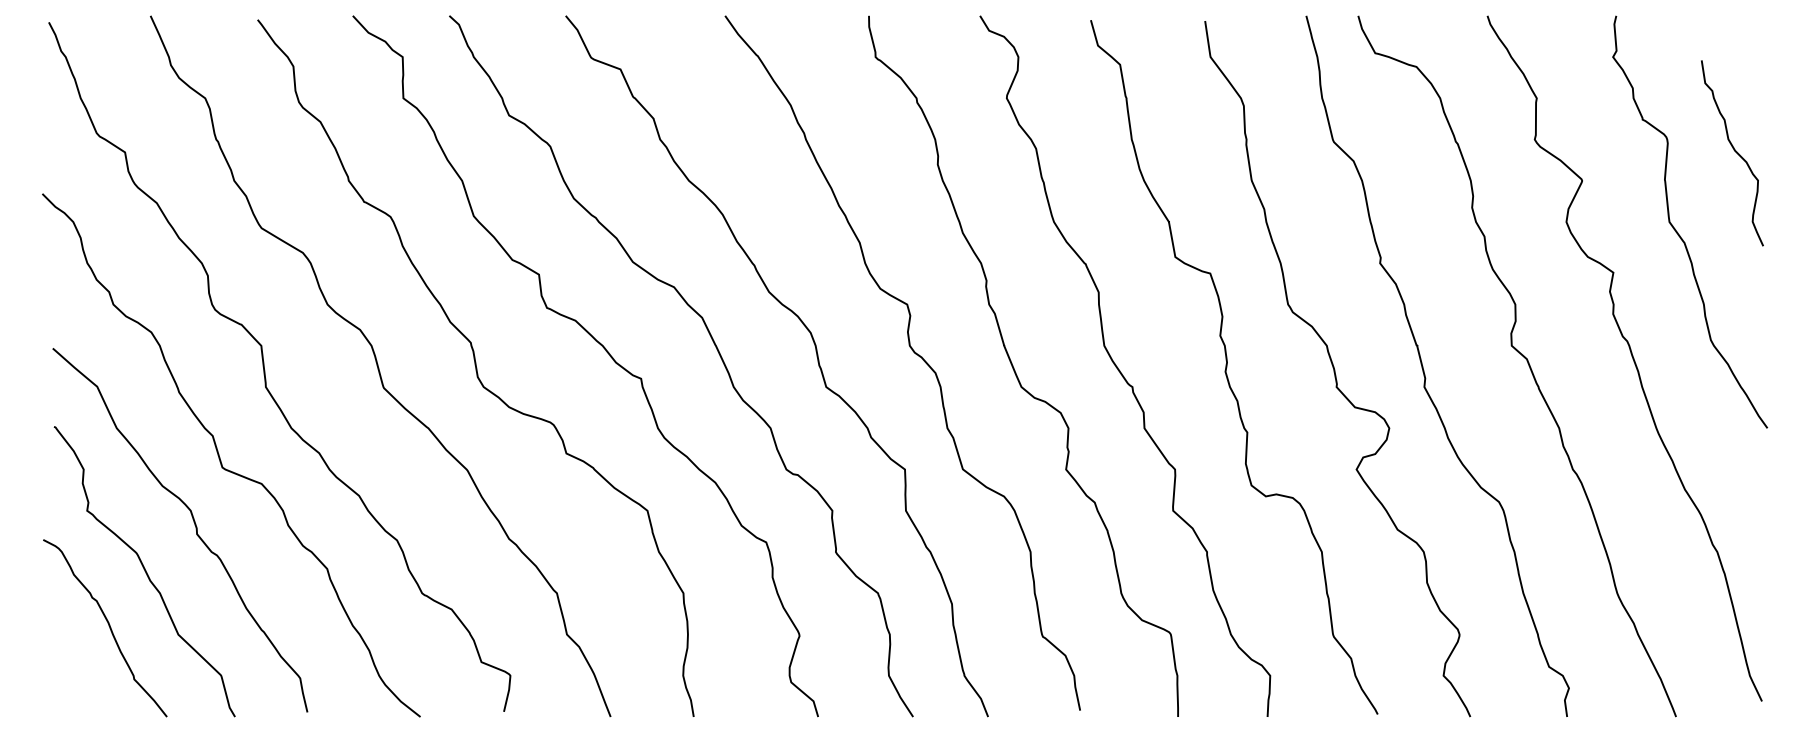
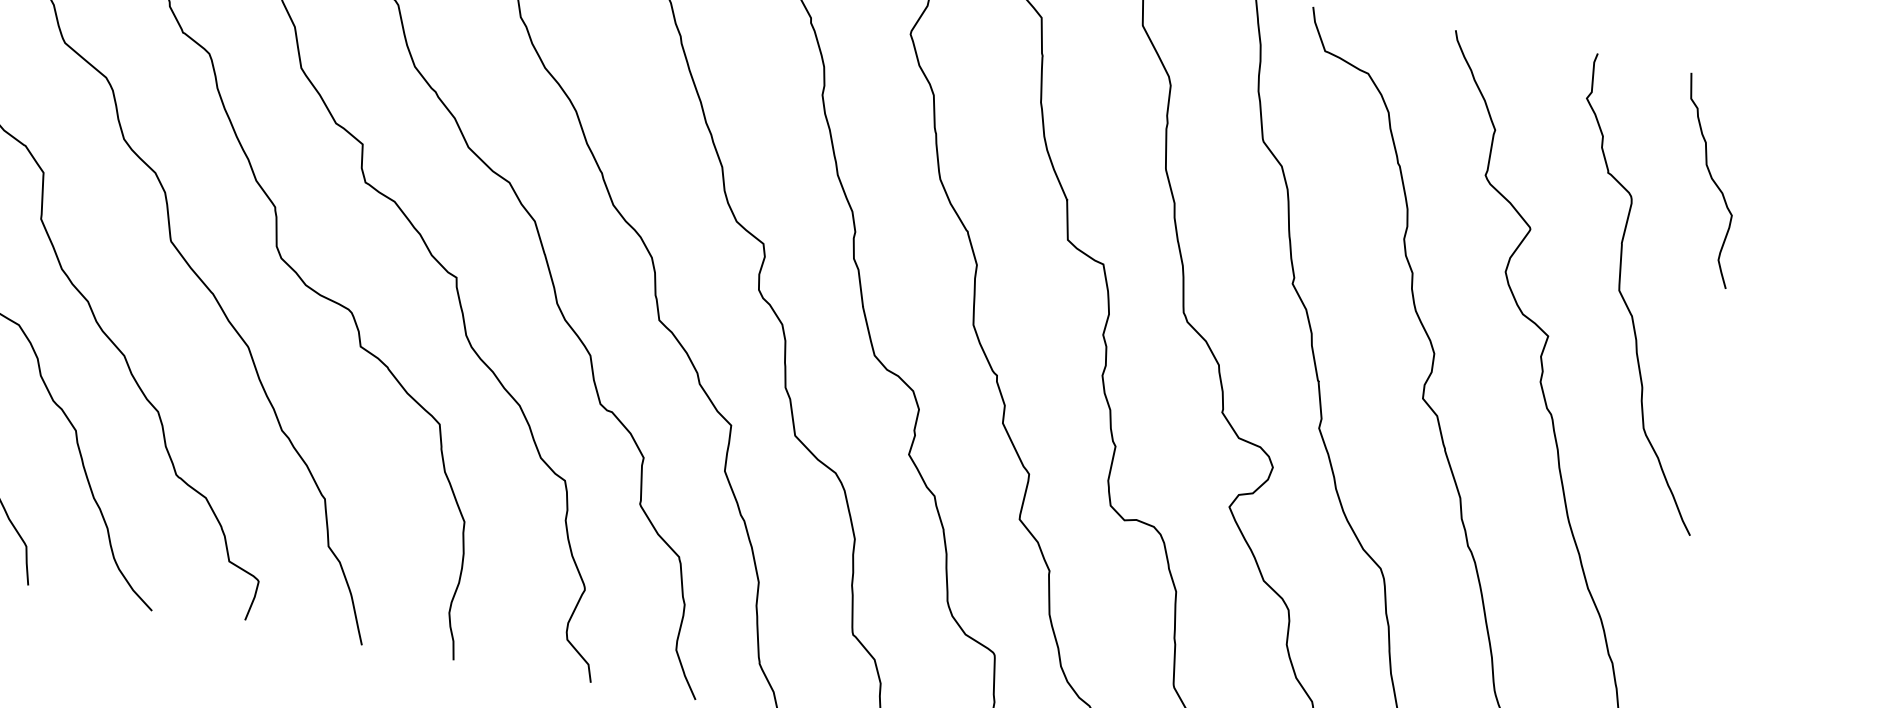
curve: (1734, 151) -> (1711, 179), moved

